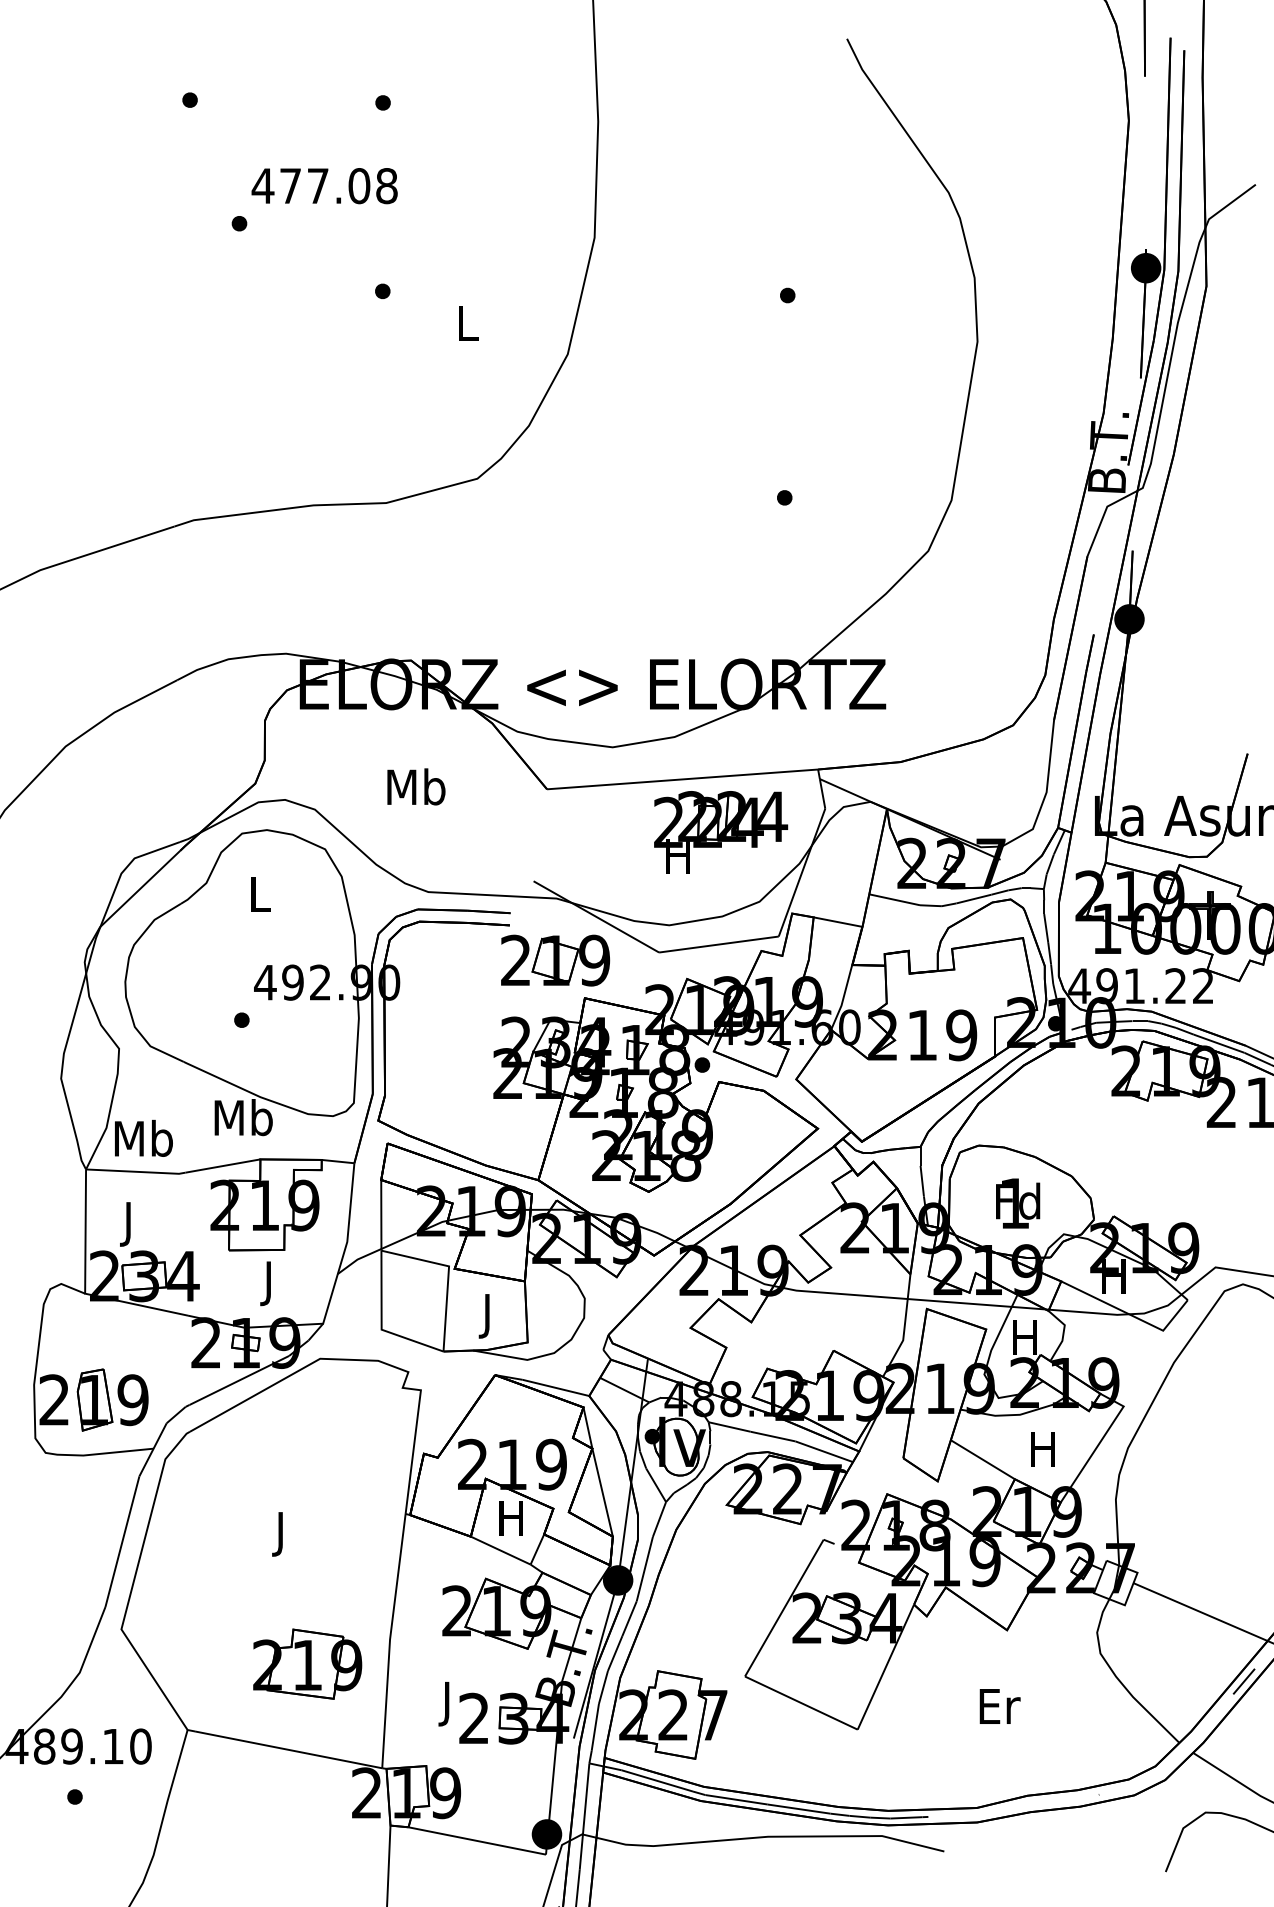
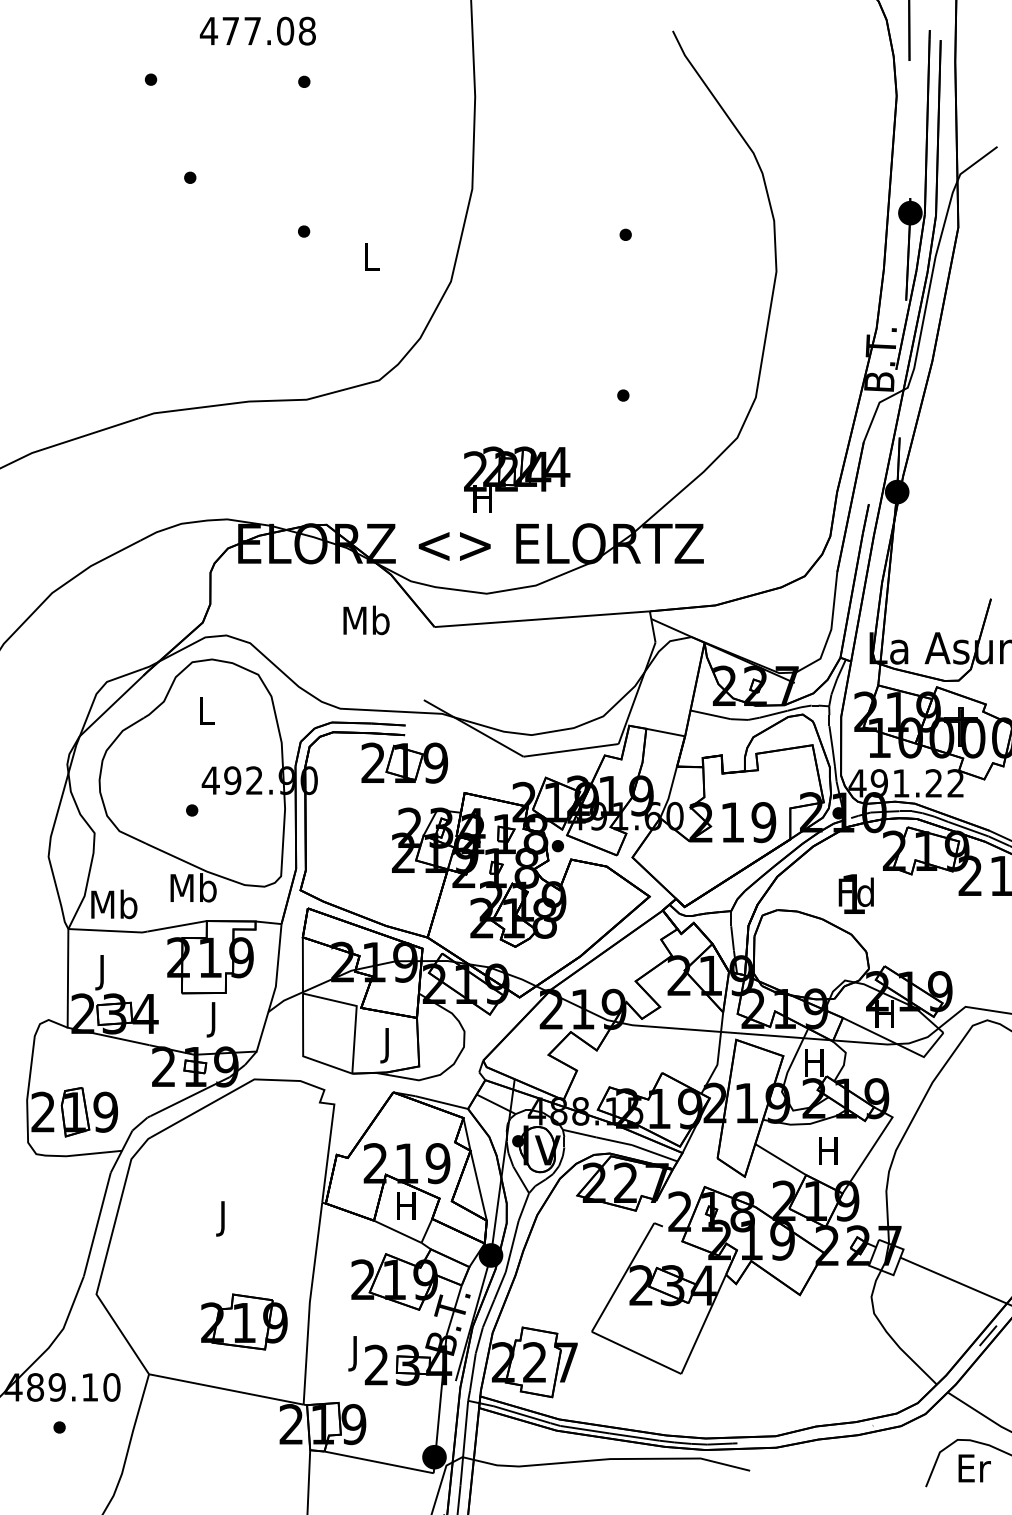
text: (324, 186) -> (257, 31), moved
text: (416, 786) -> (366, 620), moved
part: (721, 832) -> (517, 479), moved
part: (555, 960) -> (404, 763), moved
text: (1018, 1203) -> (856, 894), moved
text: (999, 1706) -> (974, 1468), moved

